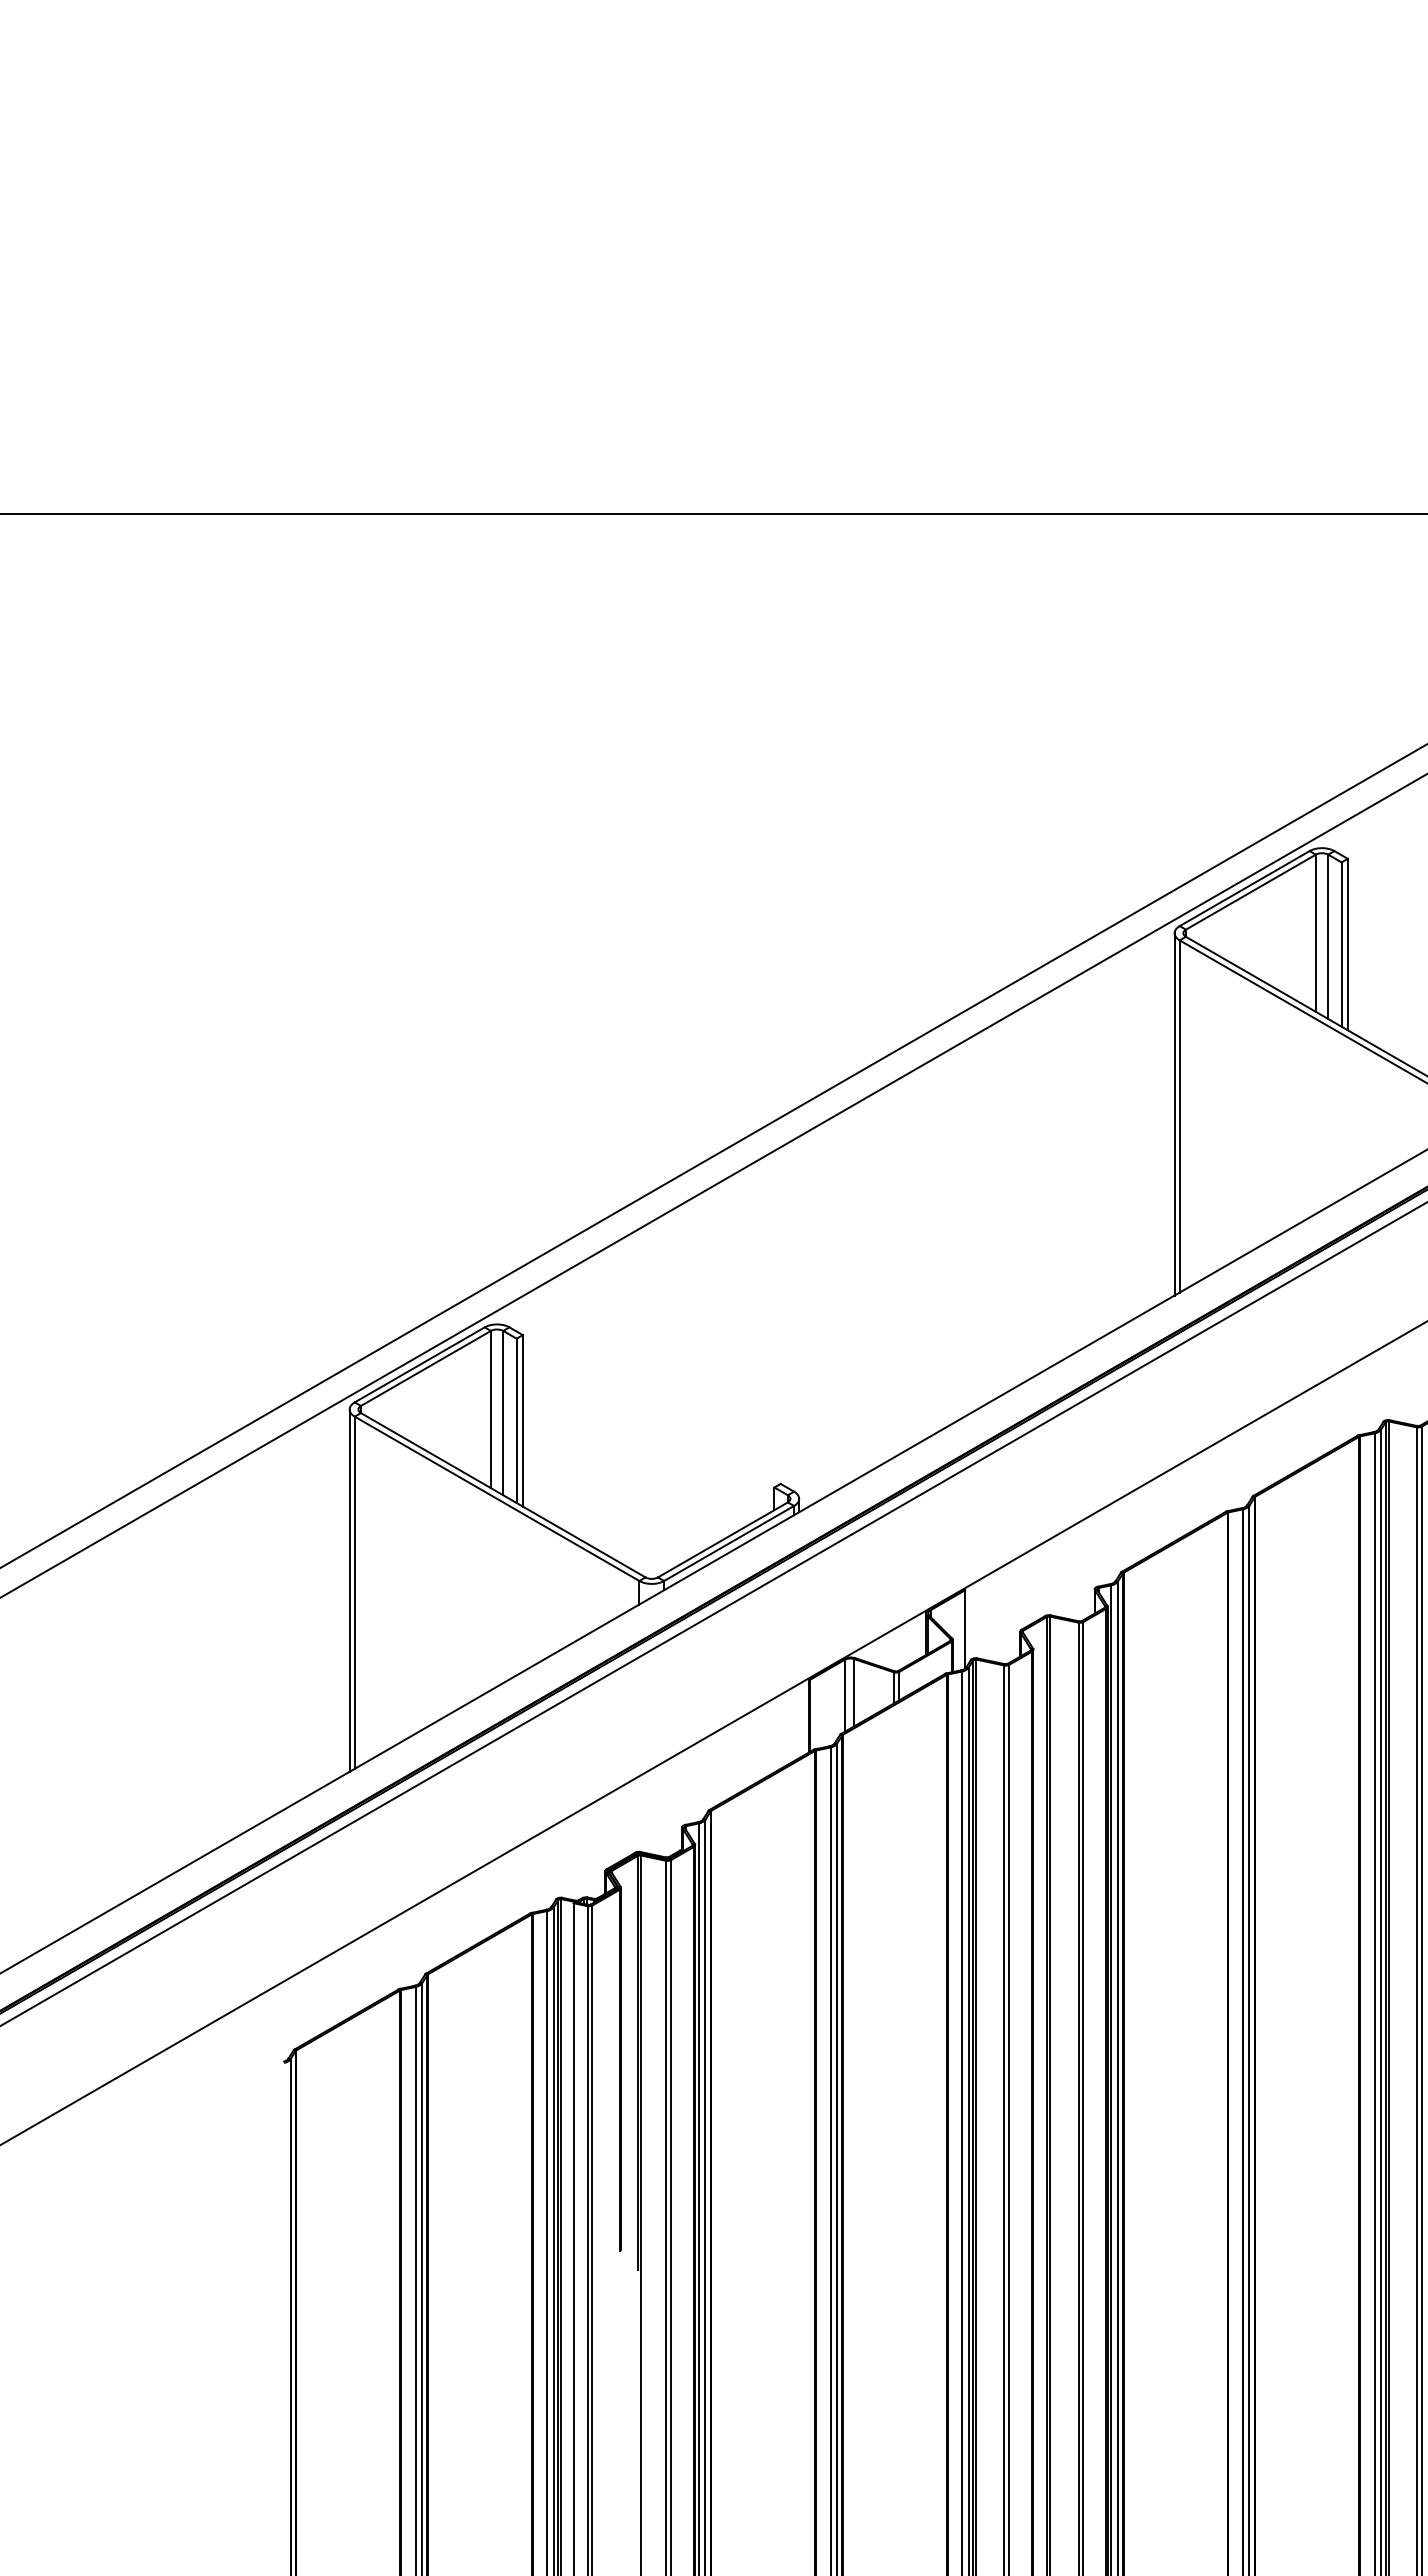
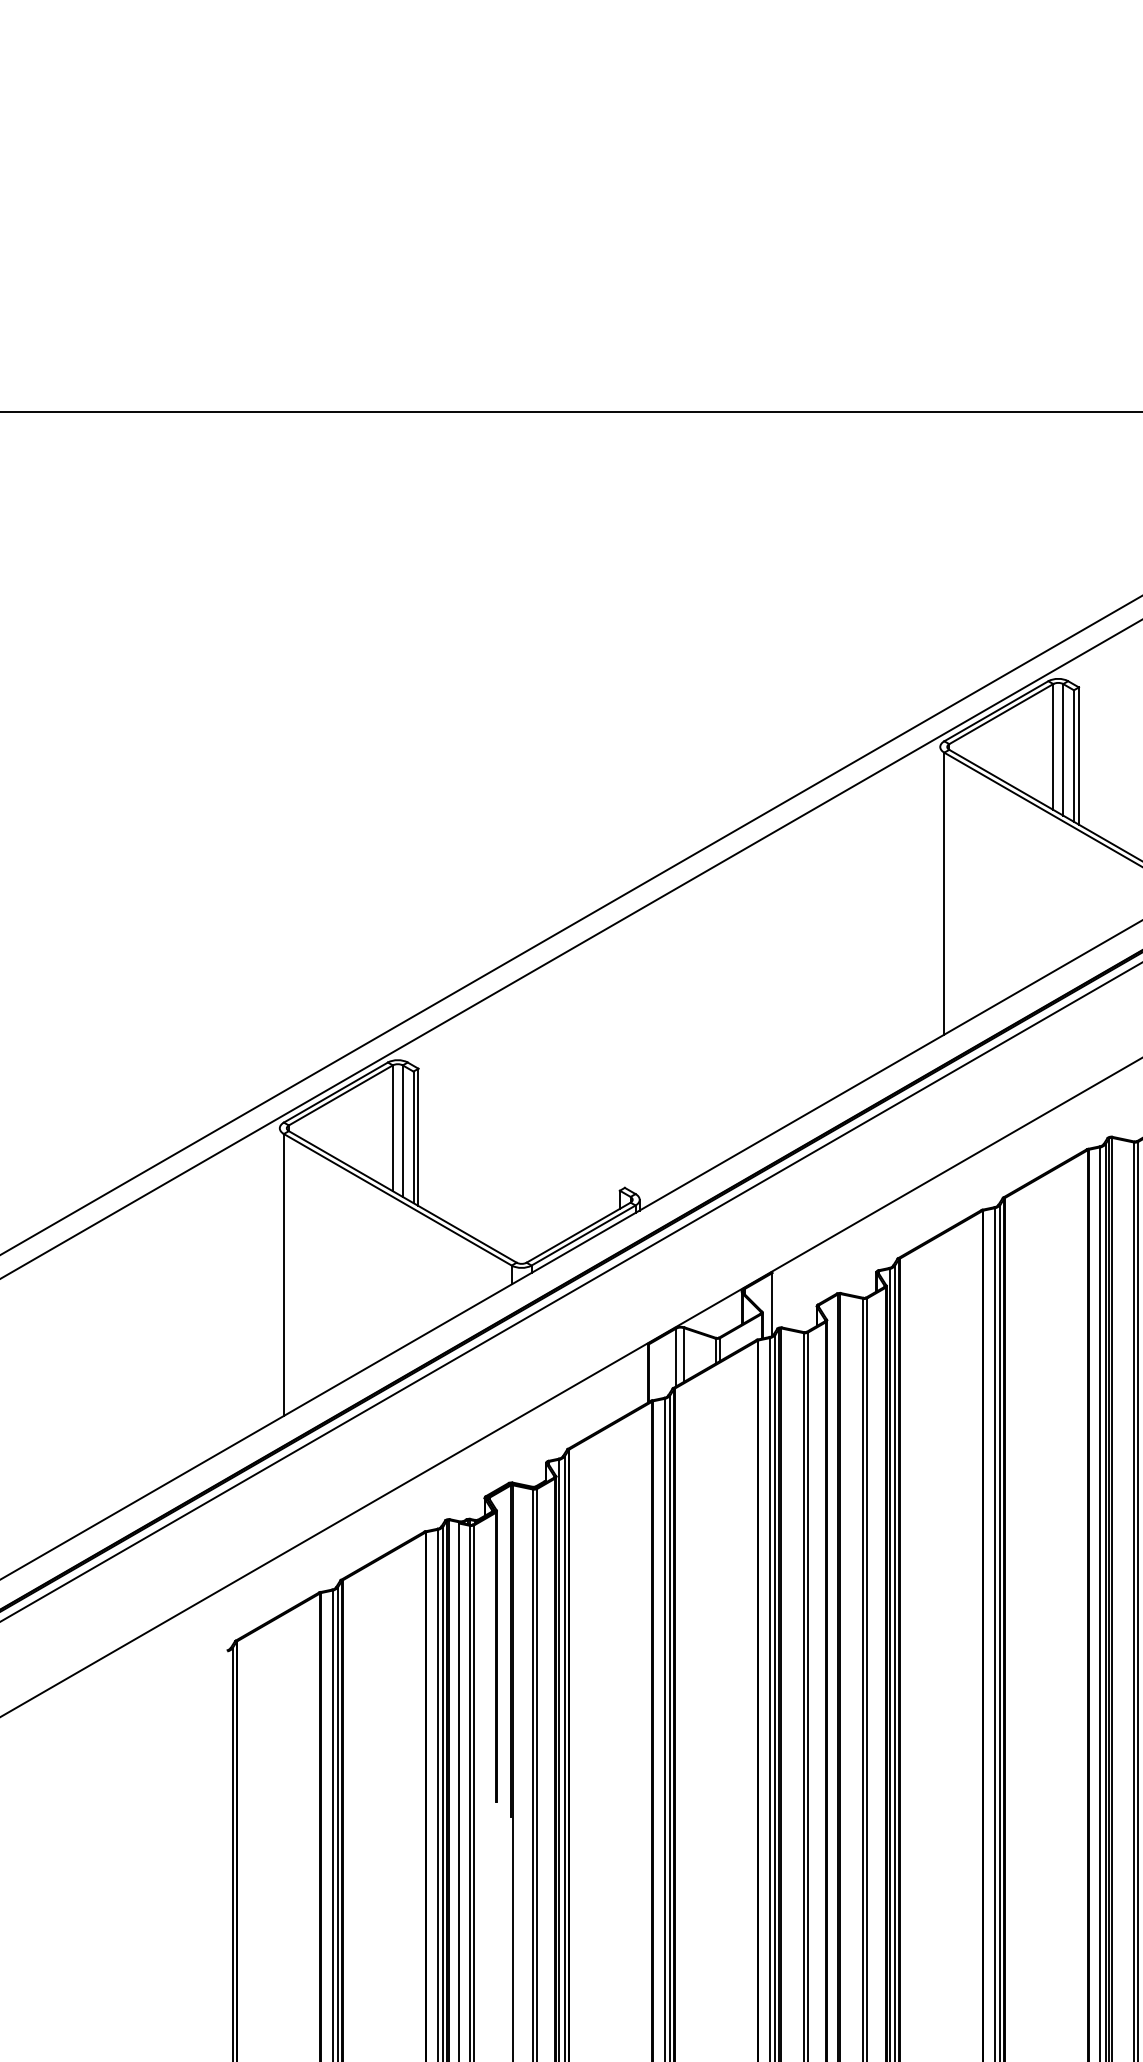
line: (1174, 1114) -> (940, 892), removed
line: (349, 1590) -> (279, 1273), removed

